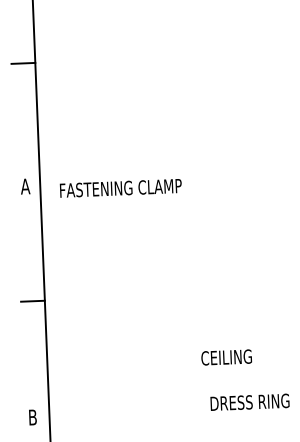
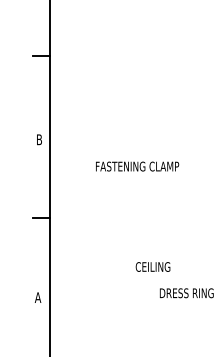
text: (25, 186) -> (39, 139), A -> B
text: (120, 188) -> (137, 166), moved
text: (225, 356) -> (152, 266), moved
text: (31, 417) -> (37, 297), B -> A

